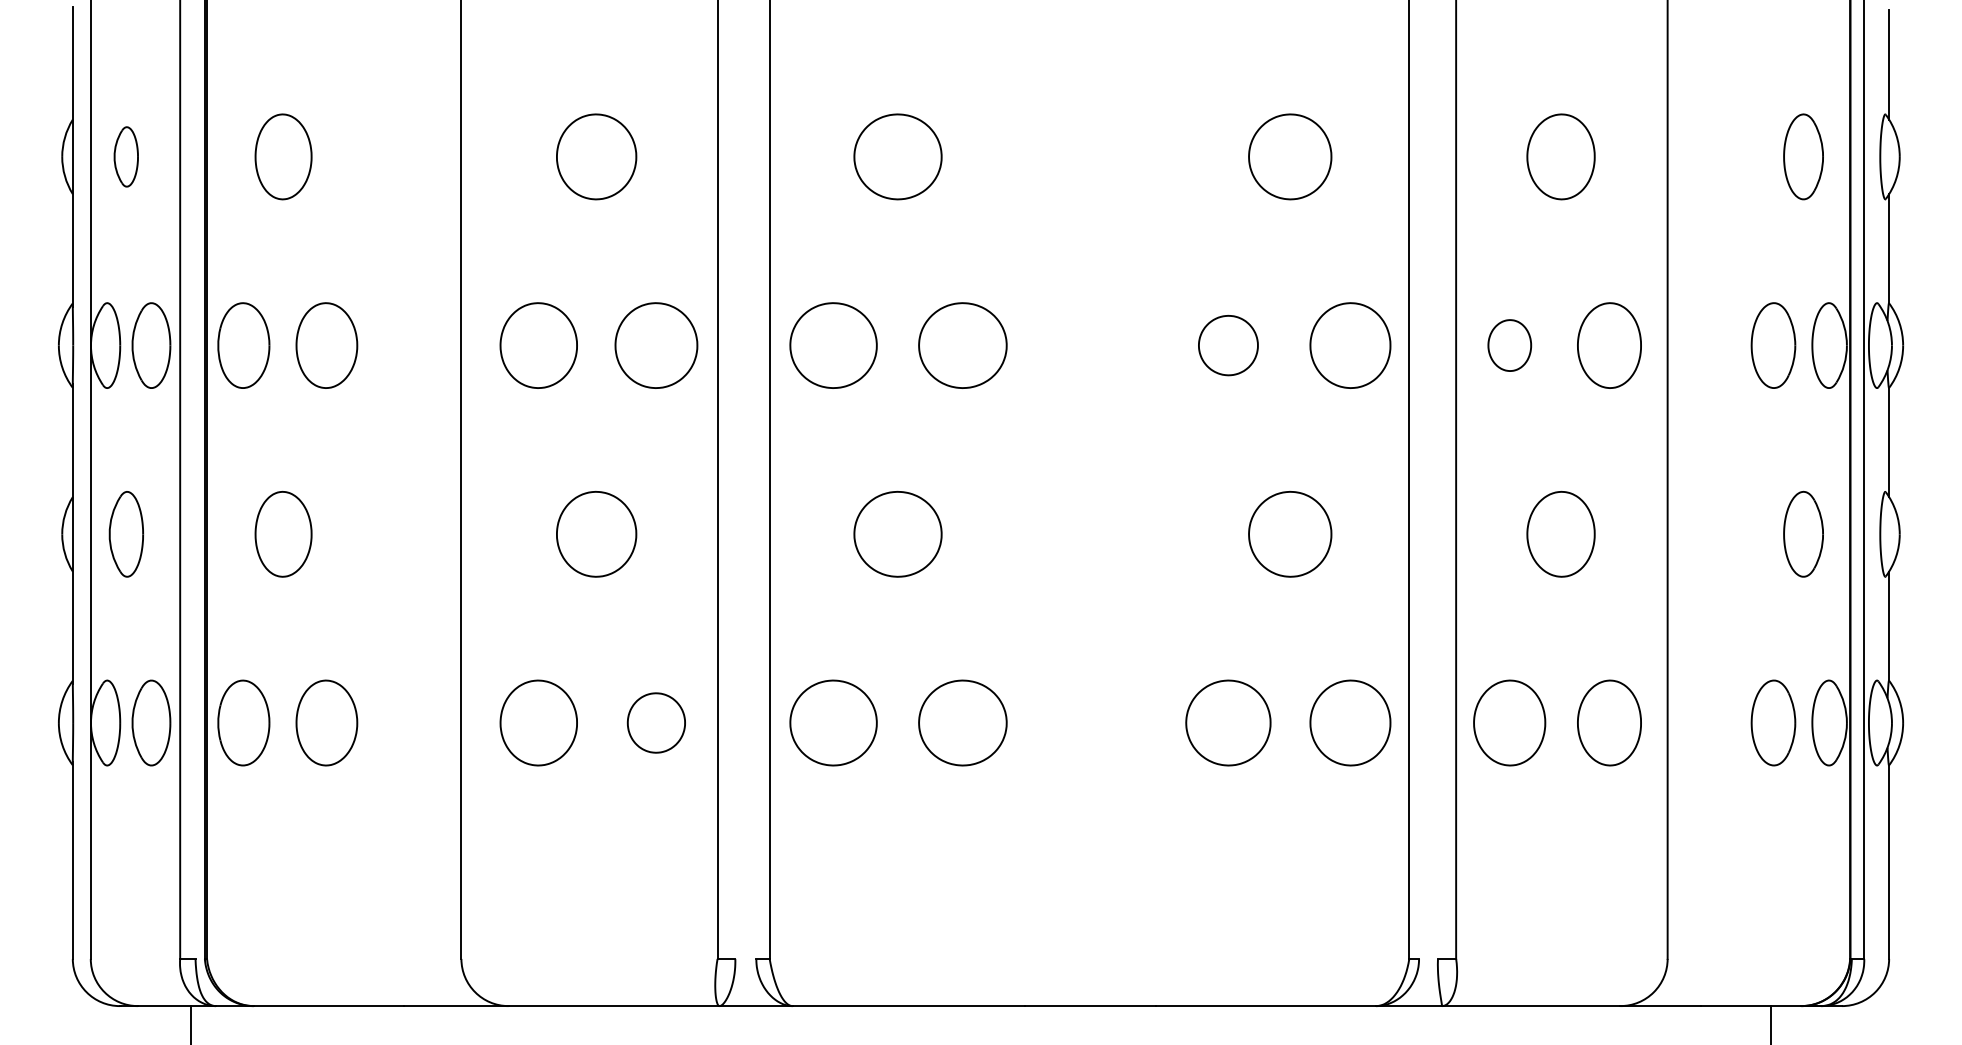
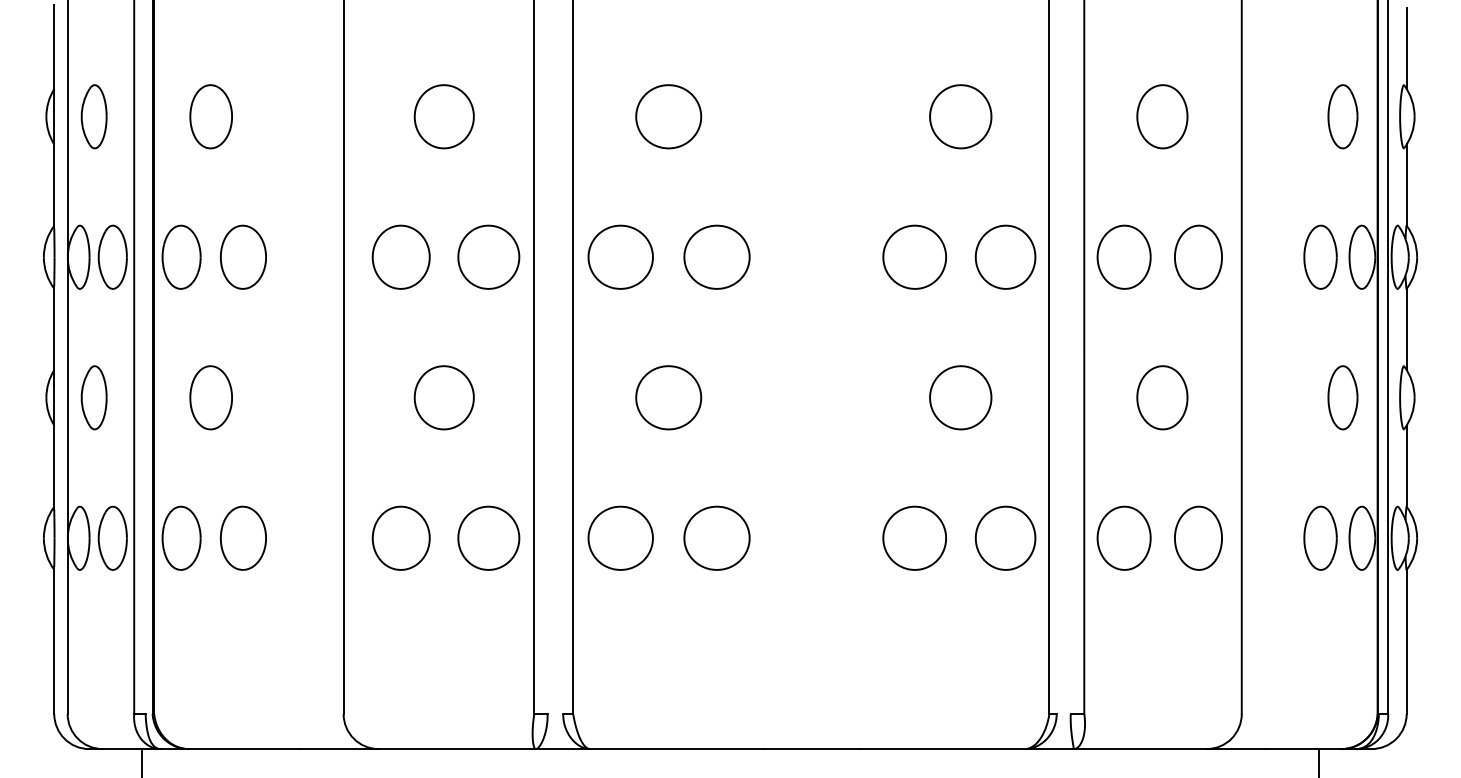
part: (125, 156) -> (93, 116), size x1.43
part: (1228, 345) -> (914, 257), size x1.43
part: (1509, 345) -> (1124, 257), size x1.67
part: (656, 722) -> (488, 537), size x1.43

